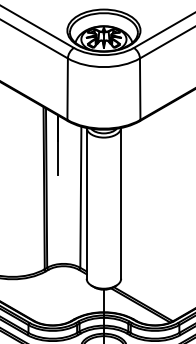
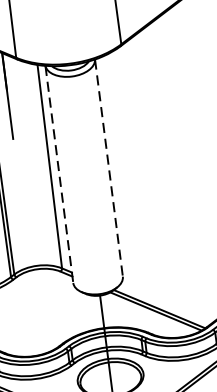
line: (86, 203) -> (59, 174), solid -> dashed
line: (121, 203) -> (109, 168), solid -> dashed

